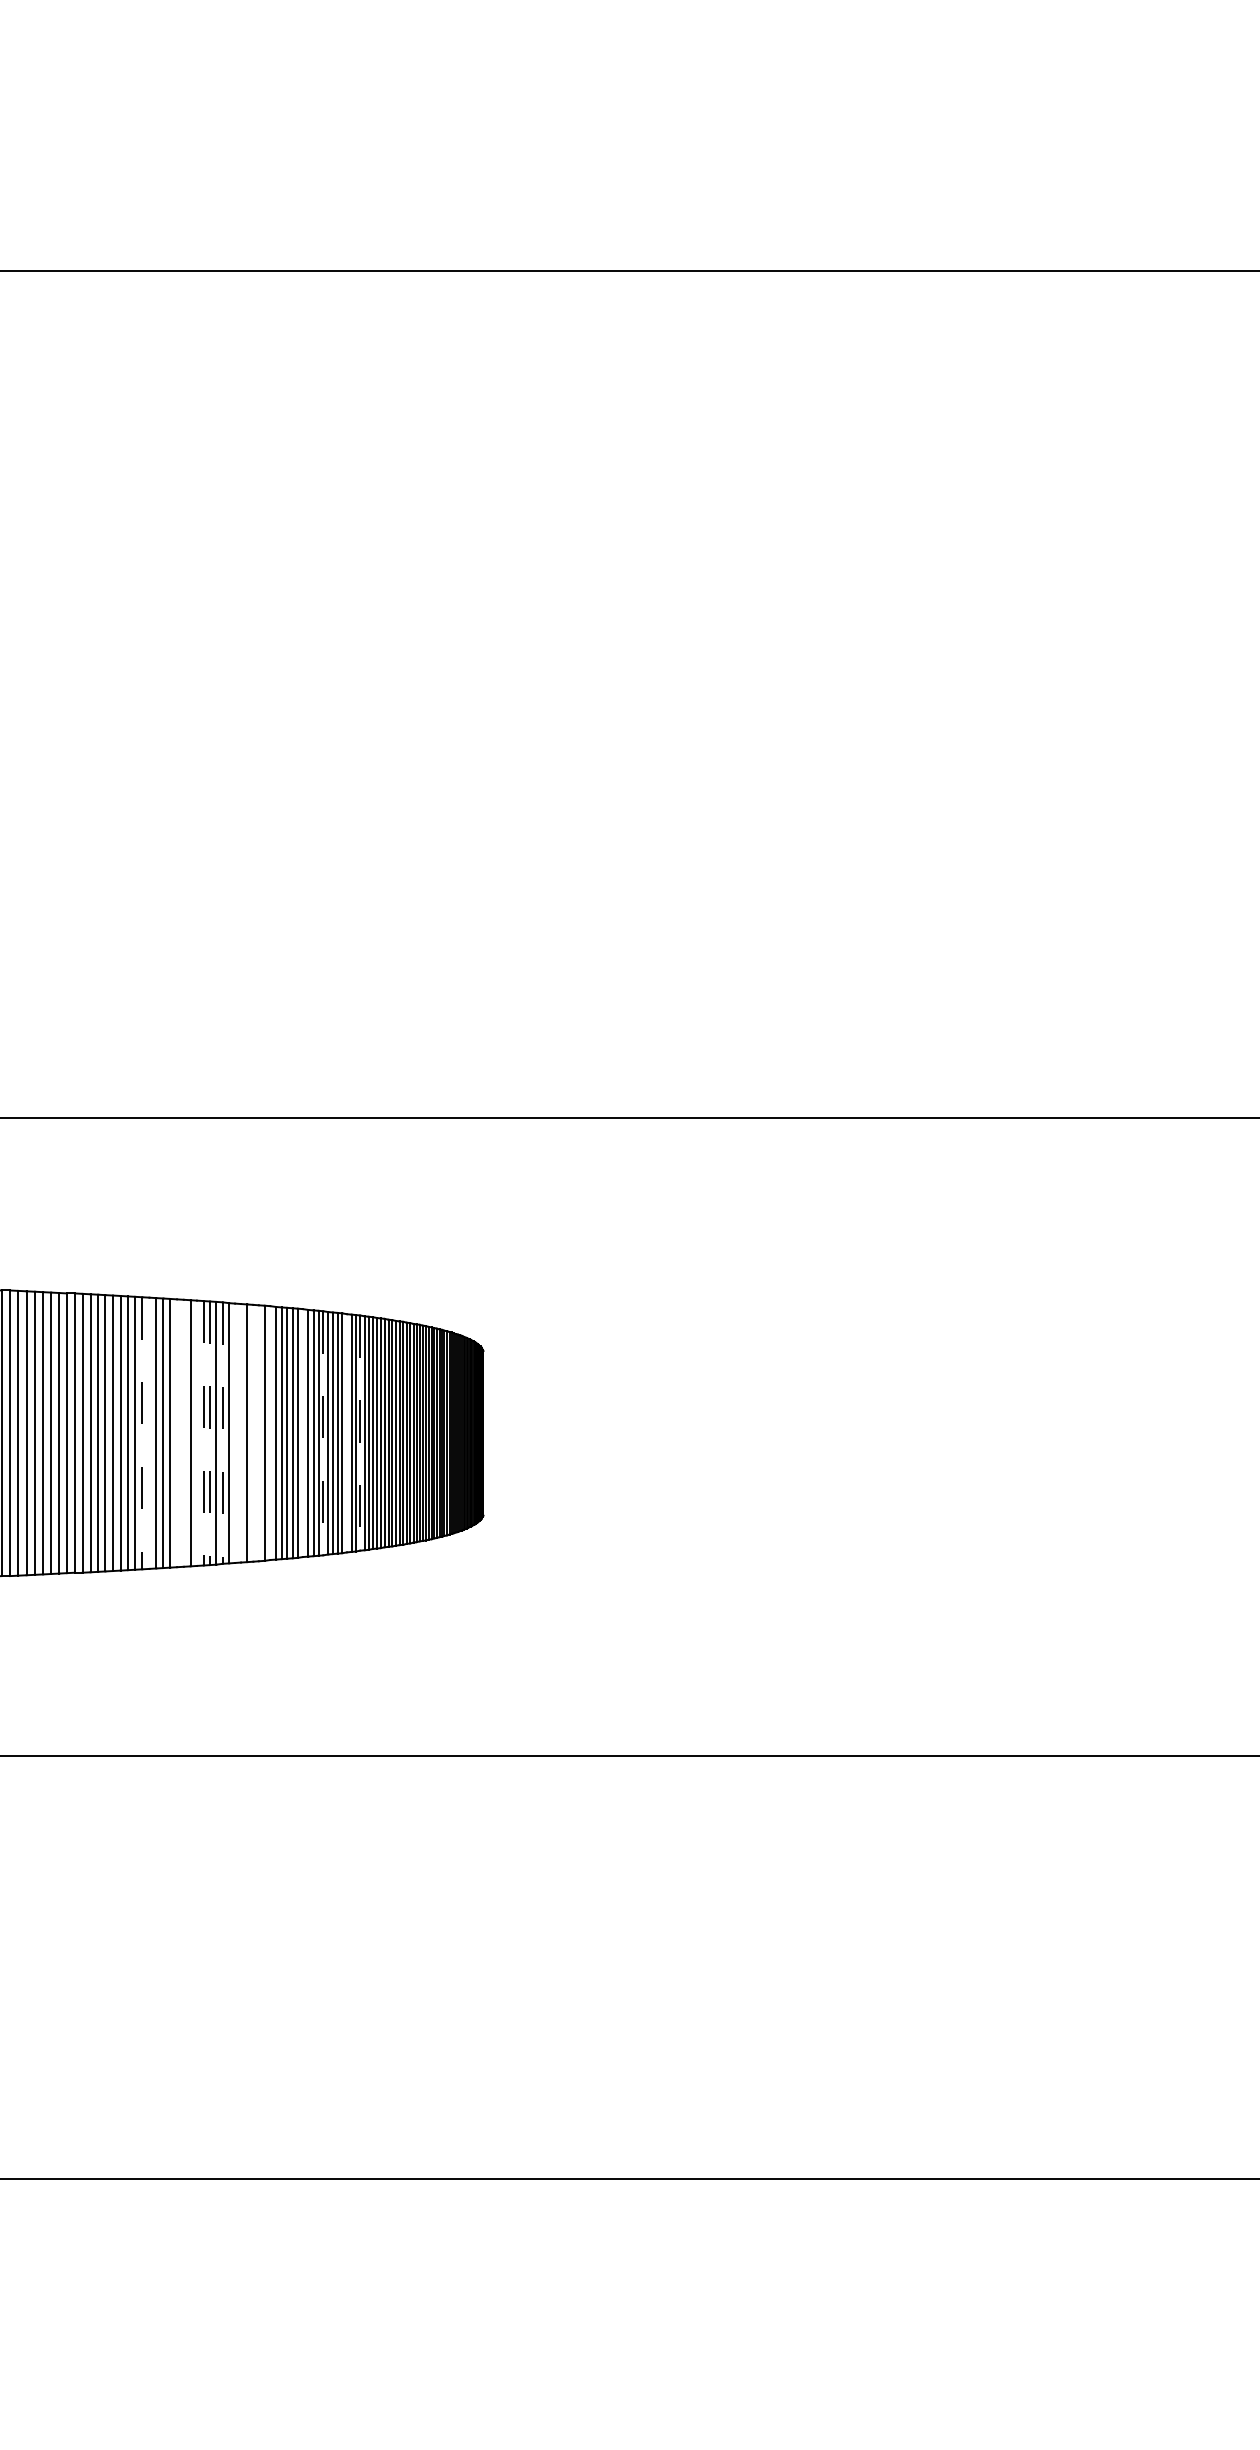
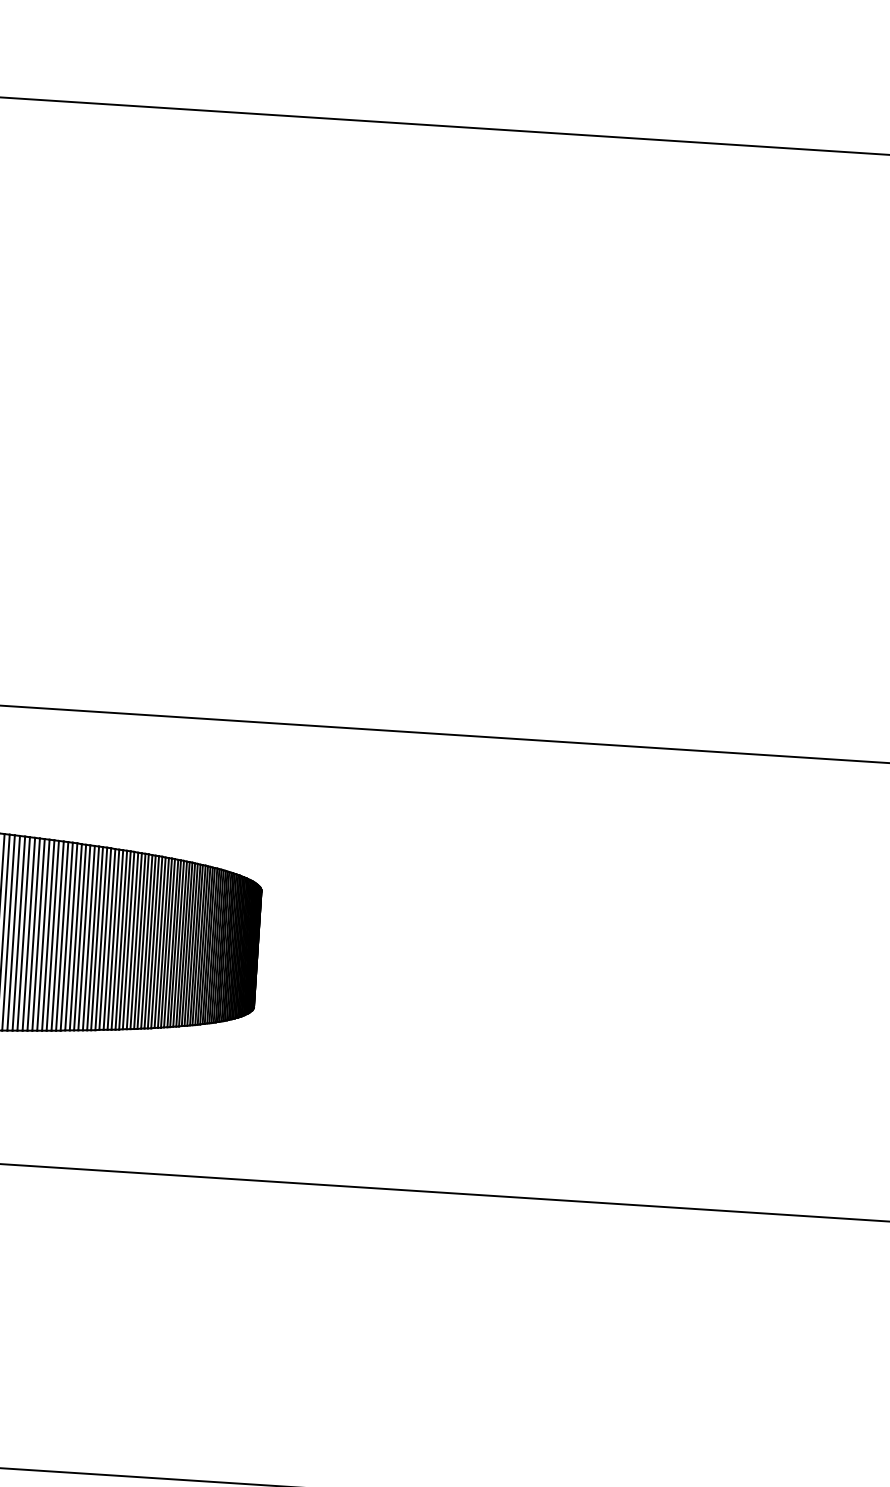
line: (149, 1432) -> (18, 933), added
line: (183, 1432) -> (43, 934), added
line: (196, 1432) -> (52, 935), added
line: (235, 1432) -> (80, 937), added
line: (253, 1432) -> (93, 937), added
line: (142, 1433) -> (13, 933), dashed -> solid
line: (177, 1433) -> (38, 935), added
line: (203, 1433) -> (57, 936), dashed -> solid
line: (210, 1433) -> (62, 936), dashed -> solid
line: (222, 1433) -> (71, 937), dashed -> solid
line: (241, 1433) -> (84, 938), added
line: (258, 1433) -> (96, 938), added
line: (270, 1433) -> (105, 939), added
line: (302, 1433) -> (128, 940), added
line: (323, 1433) -> (143, 941), dashed -> solid
line: (347, 1433) -> (160, 942), added
line: (360, 1433) -> (169, 943), dashed -> solid

